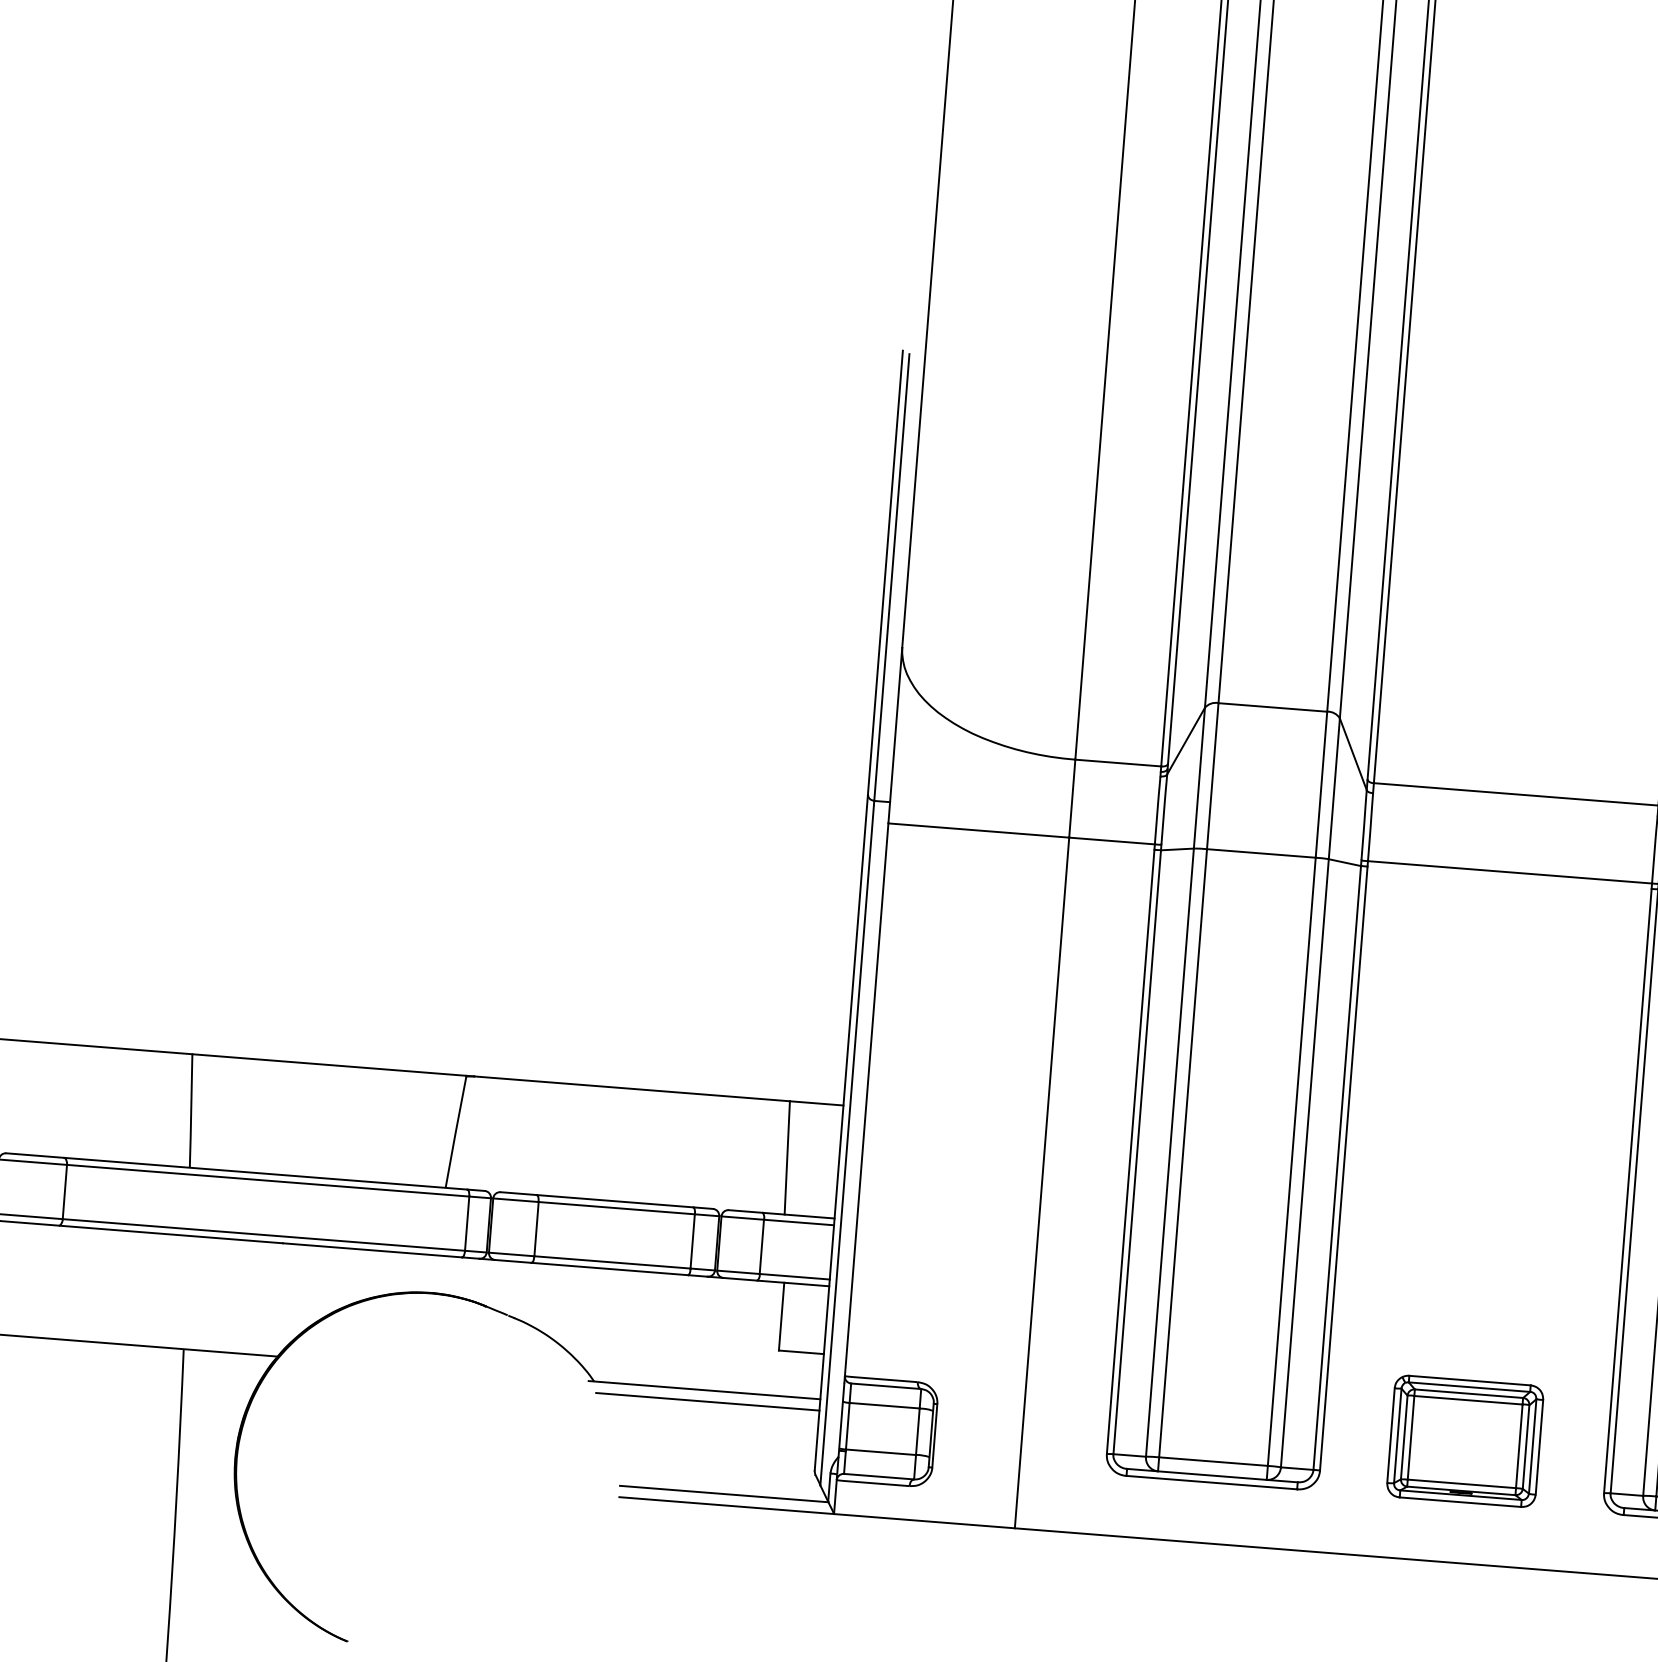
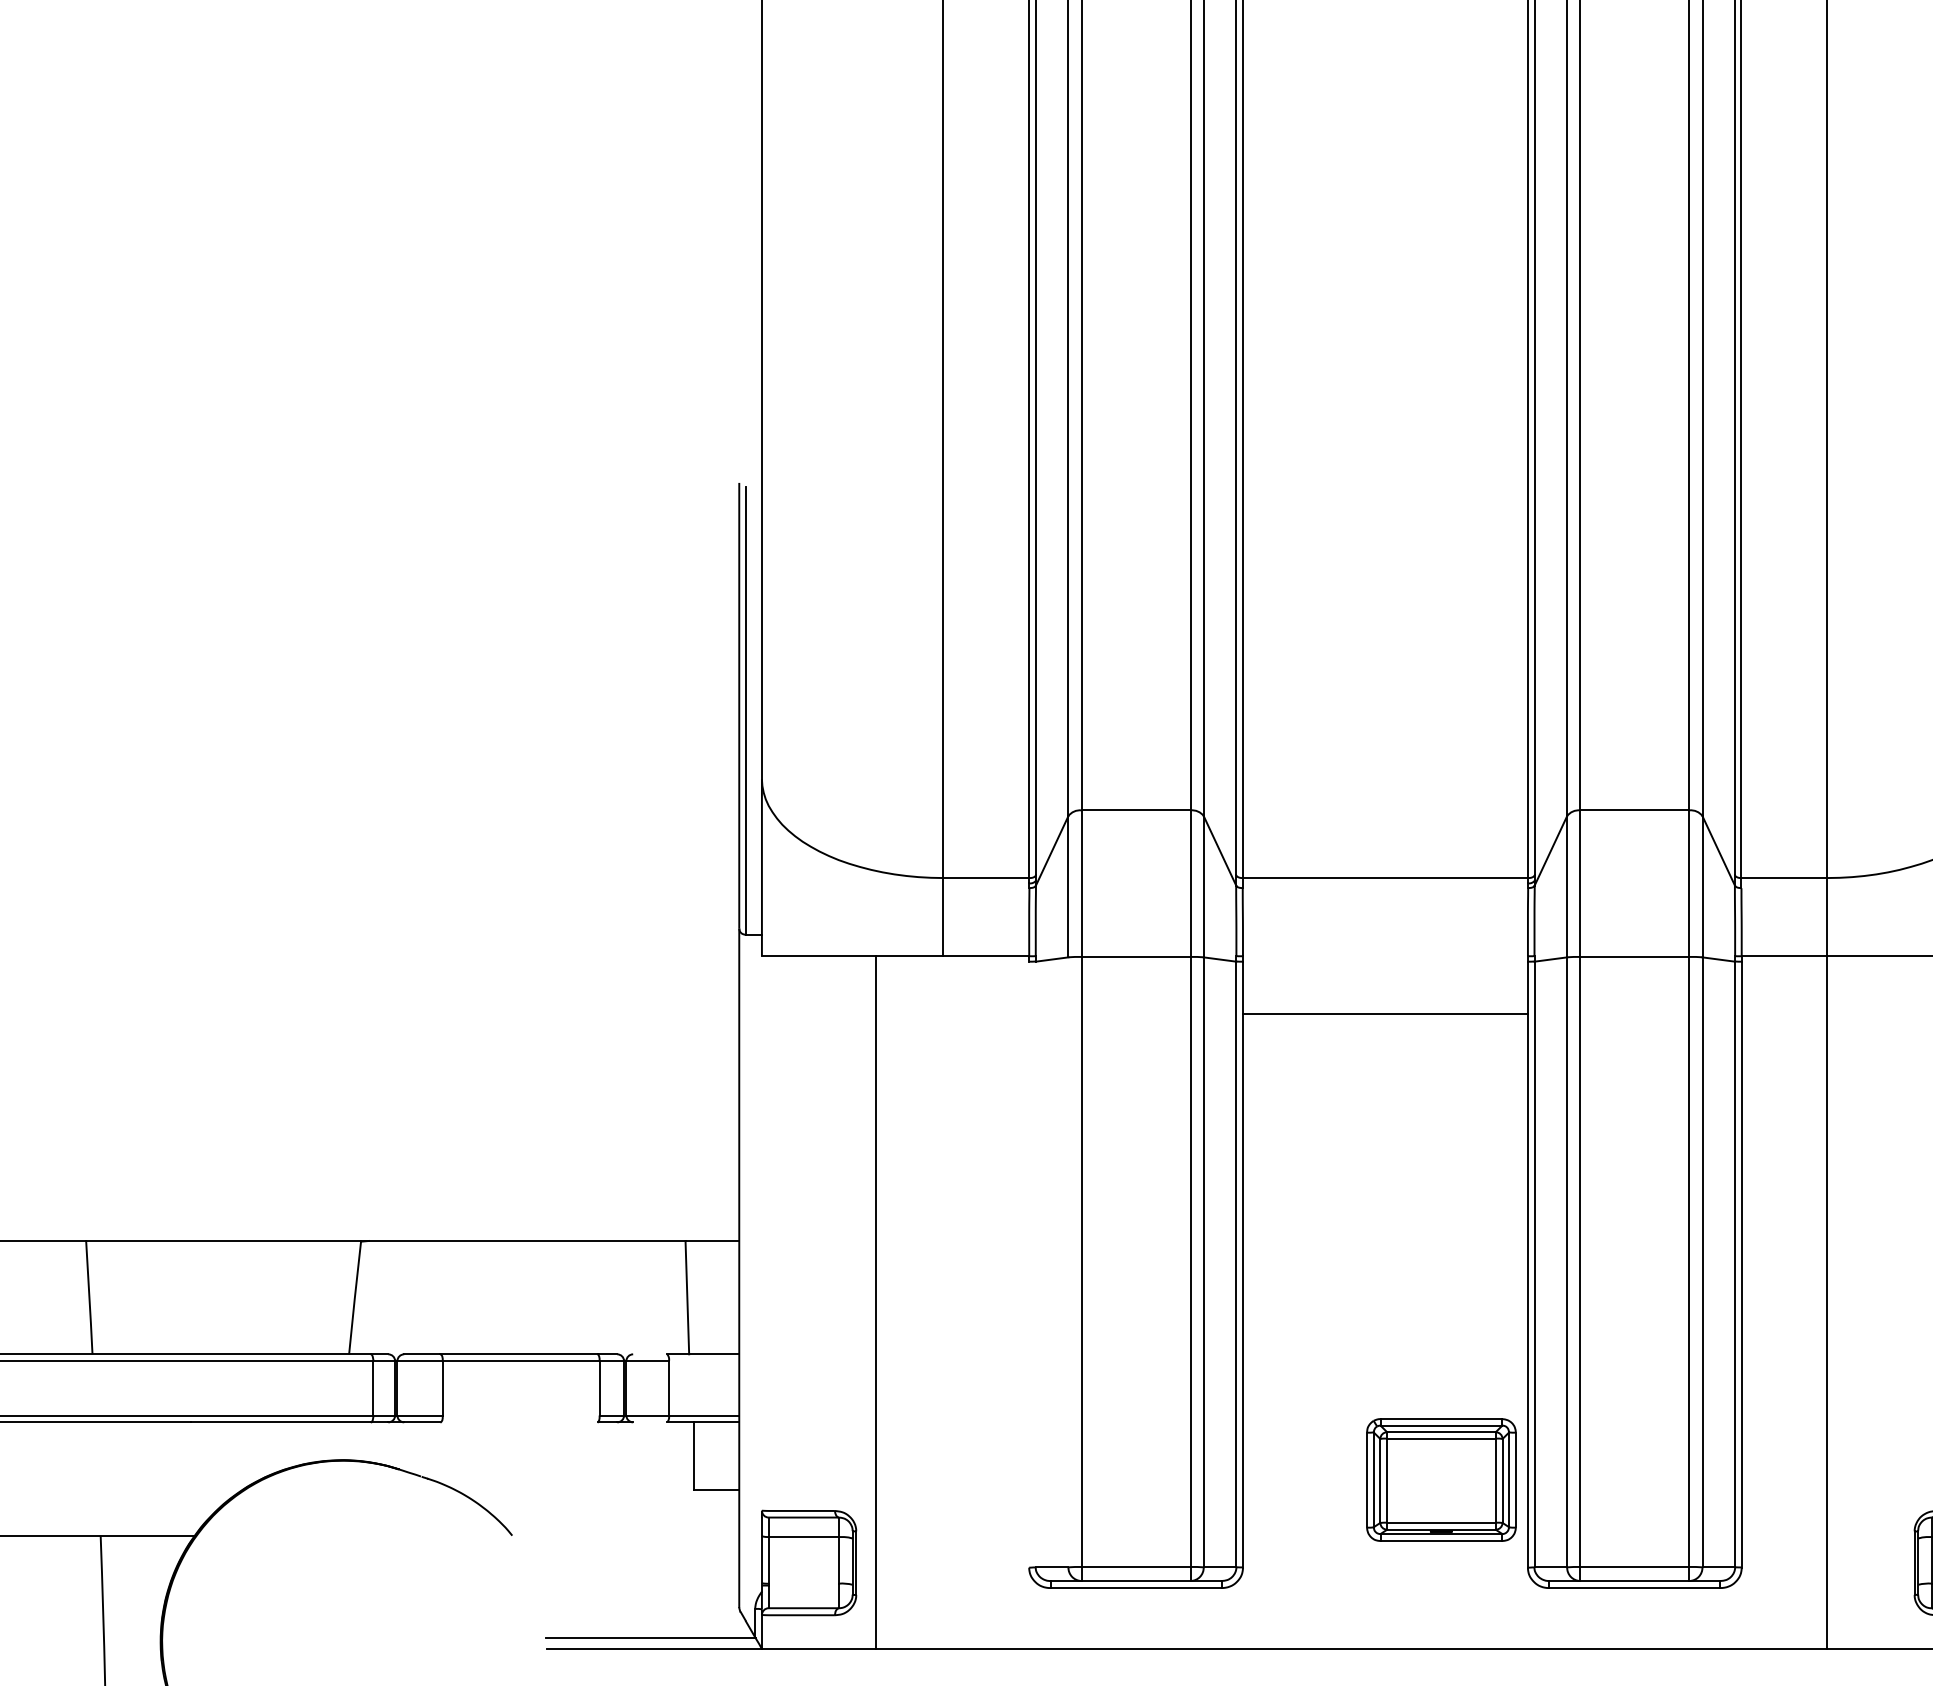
line: (1509, 872) -> (1384, 1014), moved
line: (866, 1099) -> (761, 1233), removed
line: (847, 1142) -> (746, 1277), removed
line: (1130, 1151) -> (1029, 1264), removed
line: (1136, 1152) -> (1035, 1264), removed
line: (1170, 1152) -> (1068, 1262), removed
line: (1042, 1182) -> (876, 1302), moved
line: (746, 1211) -> (650, 1354), removed
line: (798, 1222) -> (703, 1361), removed
line: (611, 1262) -> (520, 1415), removed
line: (609, 1269) -> (518, 1422), removed
line: (740, 1279) -> (650, 1422), removed
line: (703, 1389) -> (622, 1535), removed
line: (708, 1402) -> (627, 1547), removed
part: (1465, 1440) -> (1441, 1479), moved
line: (880, 1451) -> (803, 1583), removed

